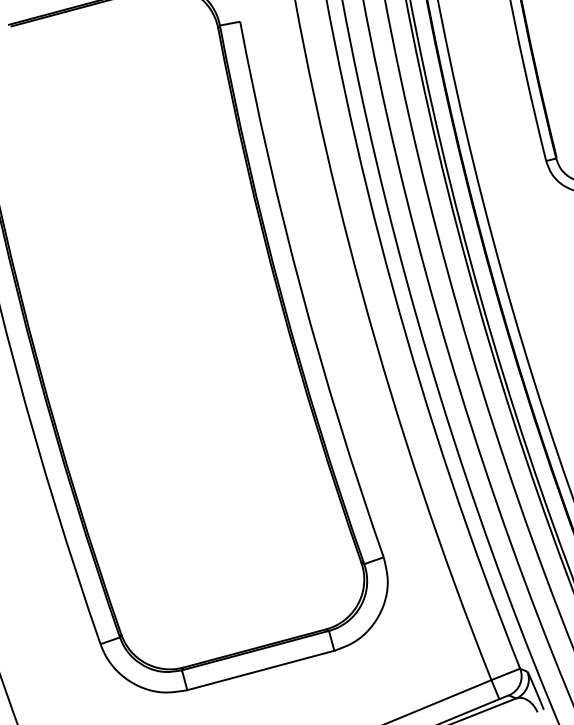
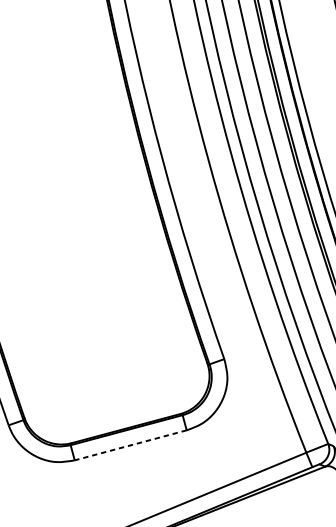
line: (260, 670) -> (130, 445), solid -> dashed

